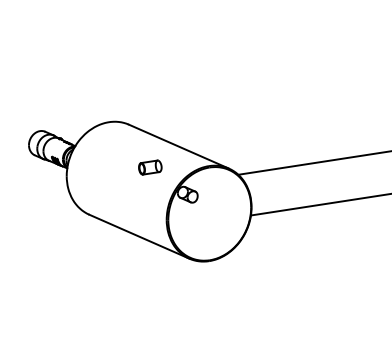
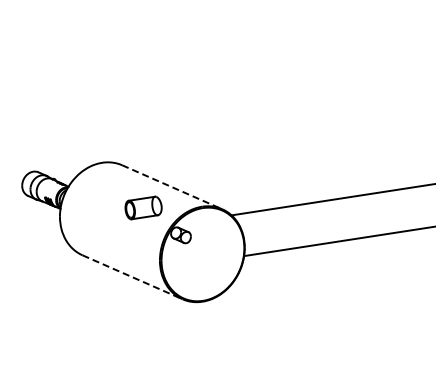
line: (179, 146) -> (172, 187), solid -> dashed
part: (150, 167) -> (143, 208), size x1.6
line: (139, 236) -> (132, 277), solid -> dashed

